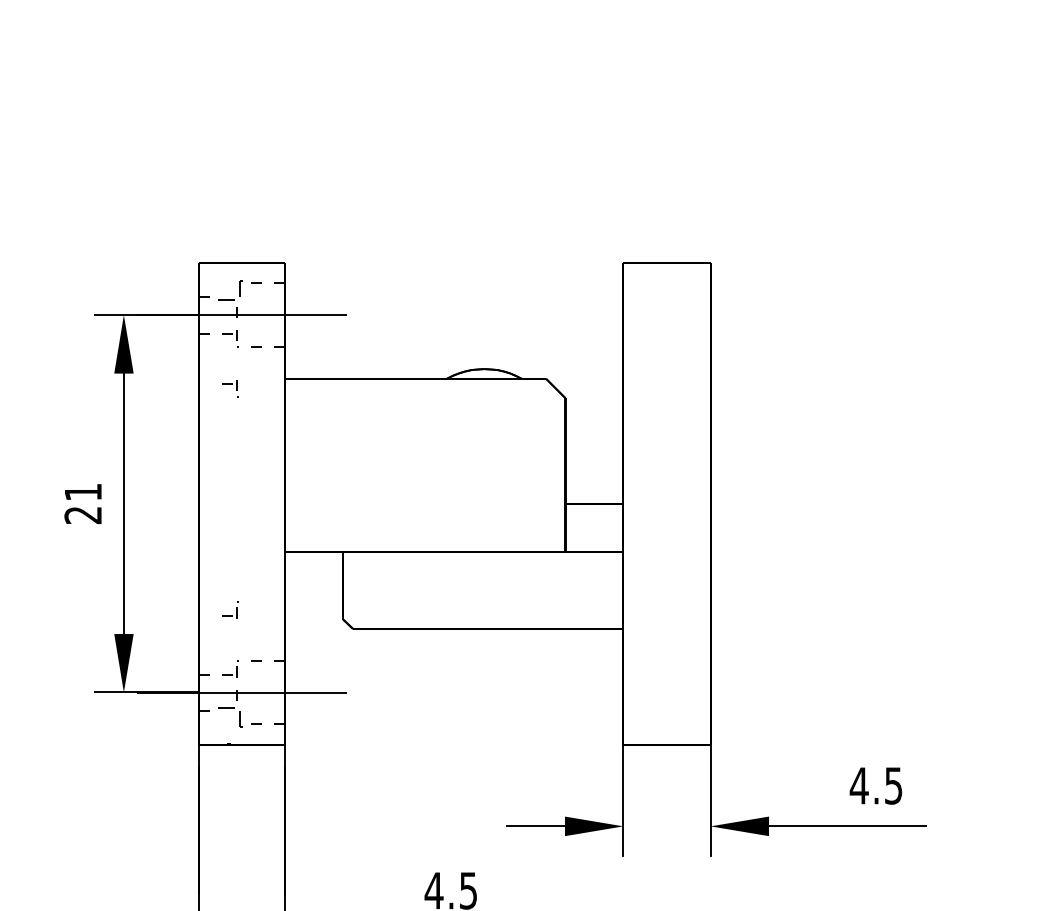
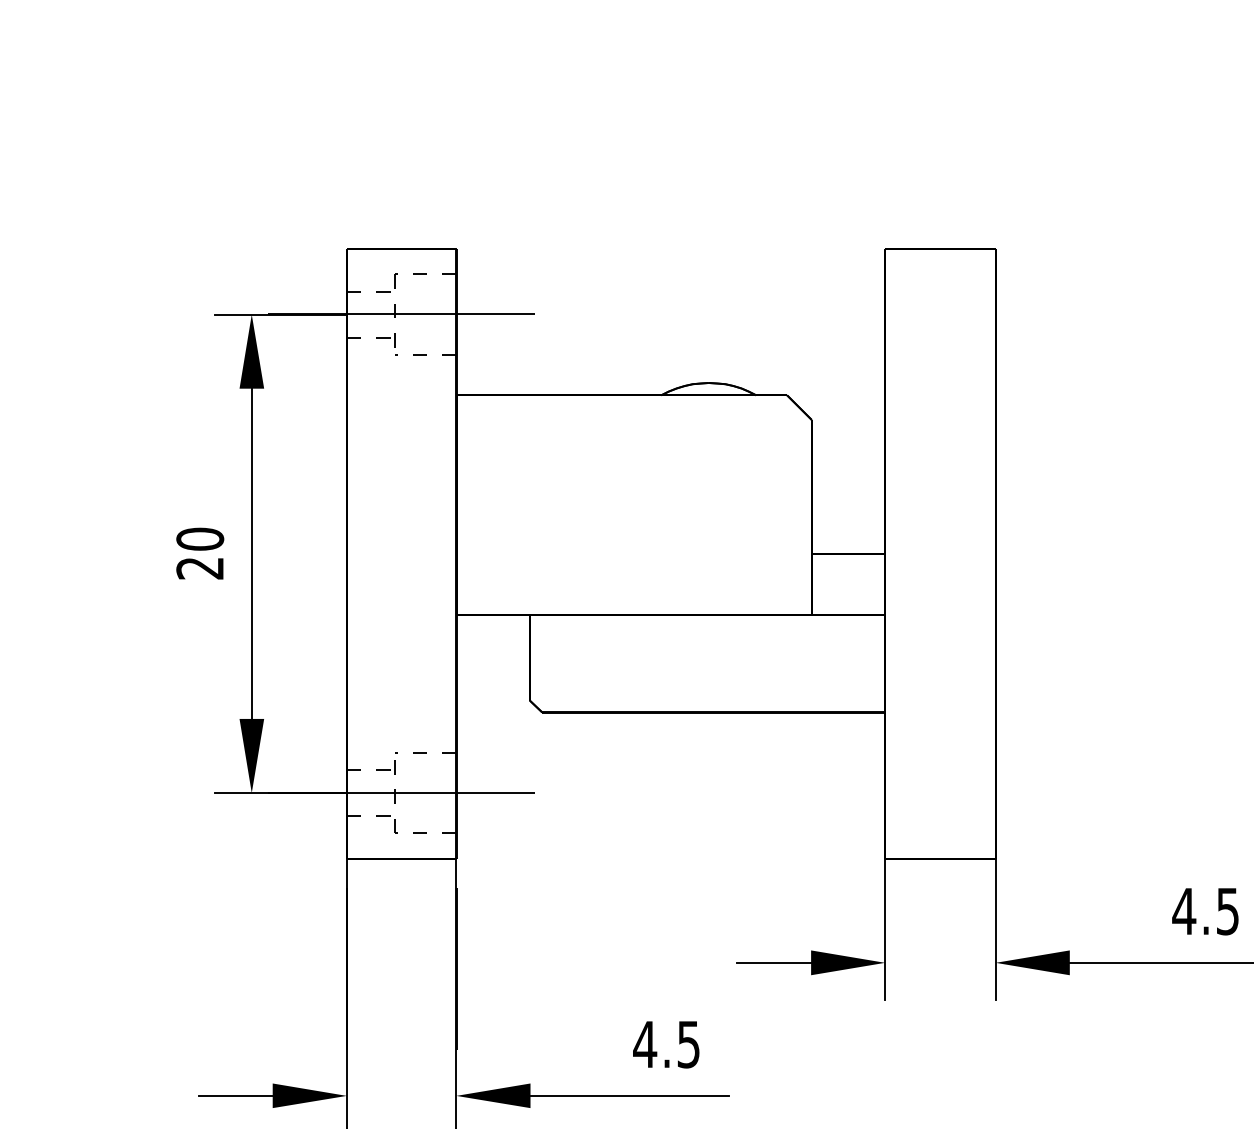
part: (230, 289) -> (386, 282), size x0.71
part: (230, 388) -> (386, 407), removed
text: (83, 492) -> (200, 539), 21 -> 20
part: (230, 609) -> (386, 687), removed
part: (230, 717) -> (386, 824), size x0.71

